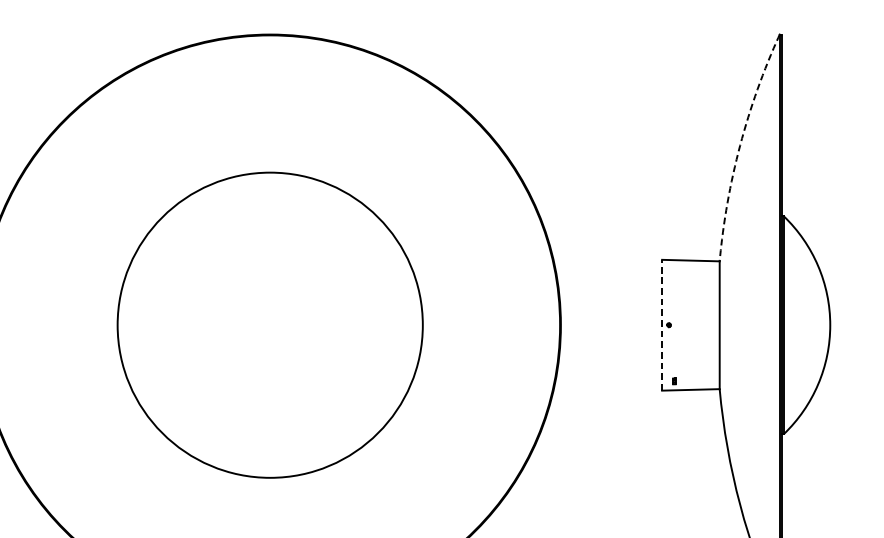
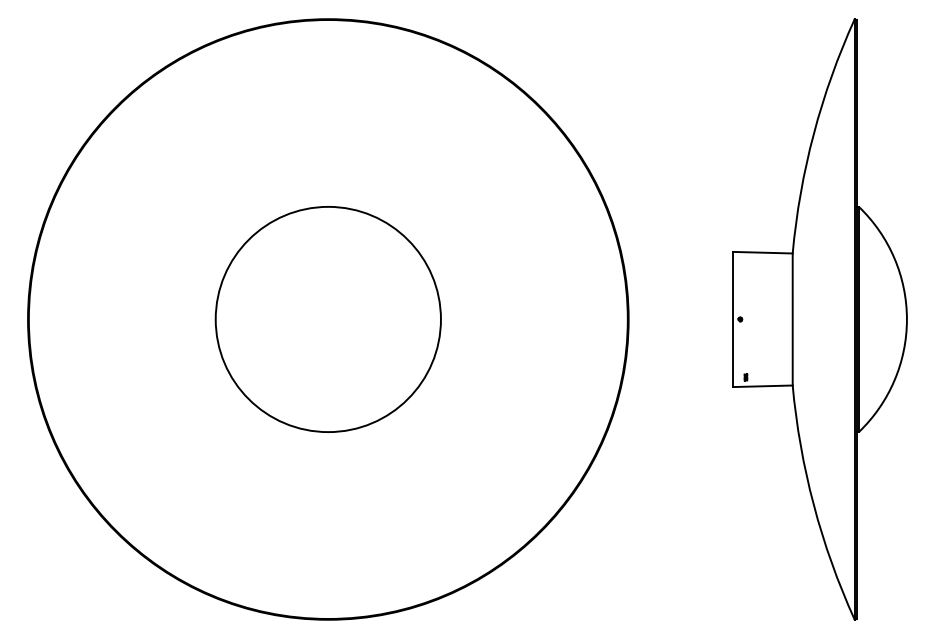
arc: (739, 145) -> (813, 133), dashed -> solid
circle: (269, 325) -> (327, 319), size x0.71
line: (662, 325) -> (733, 319), dashed -> solid

